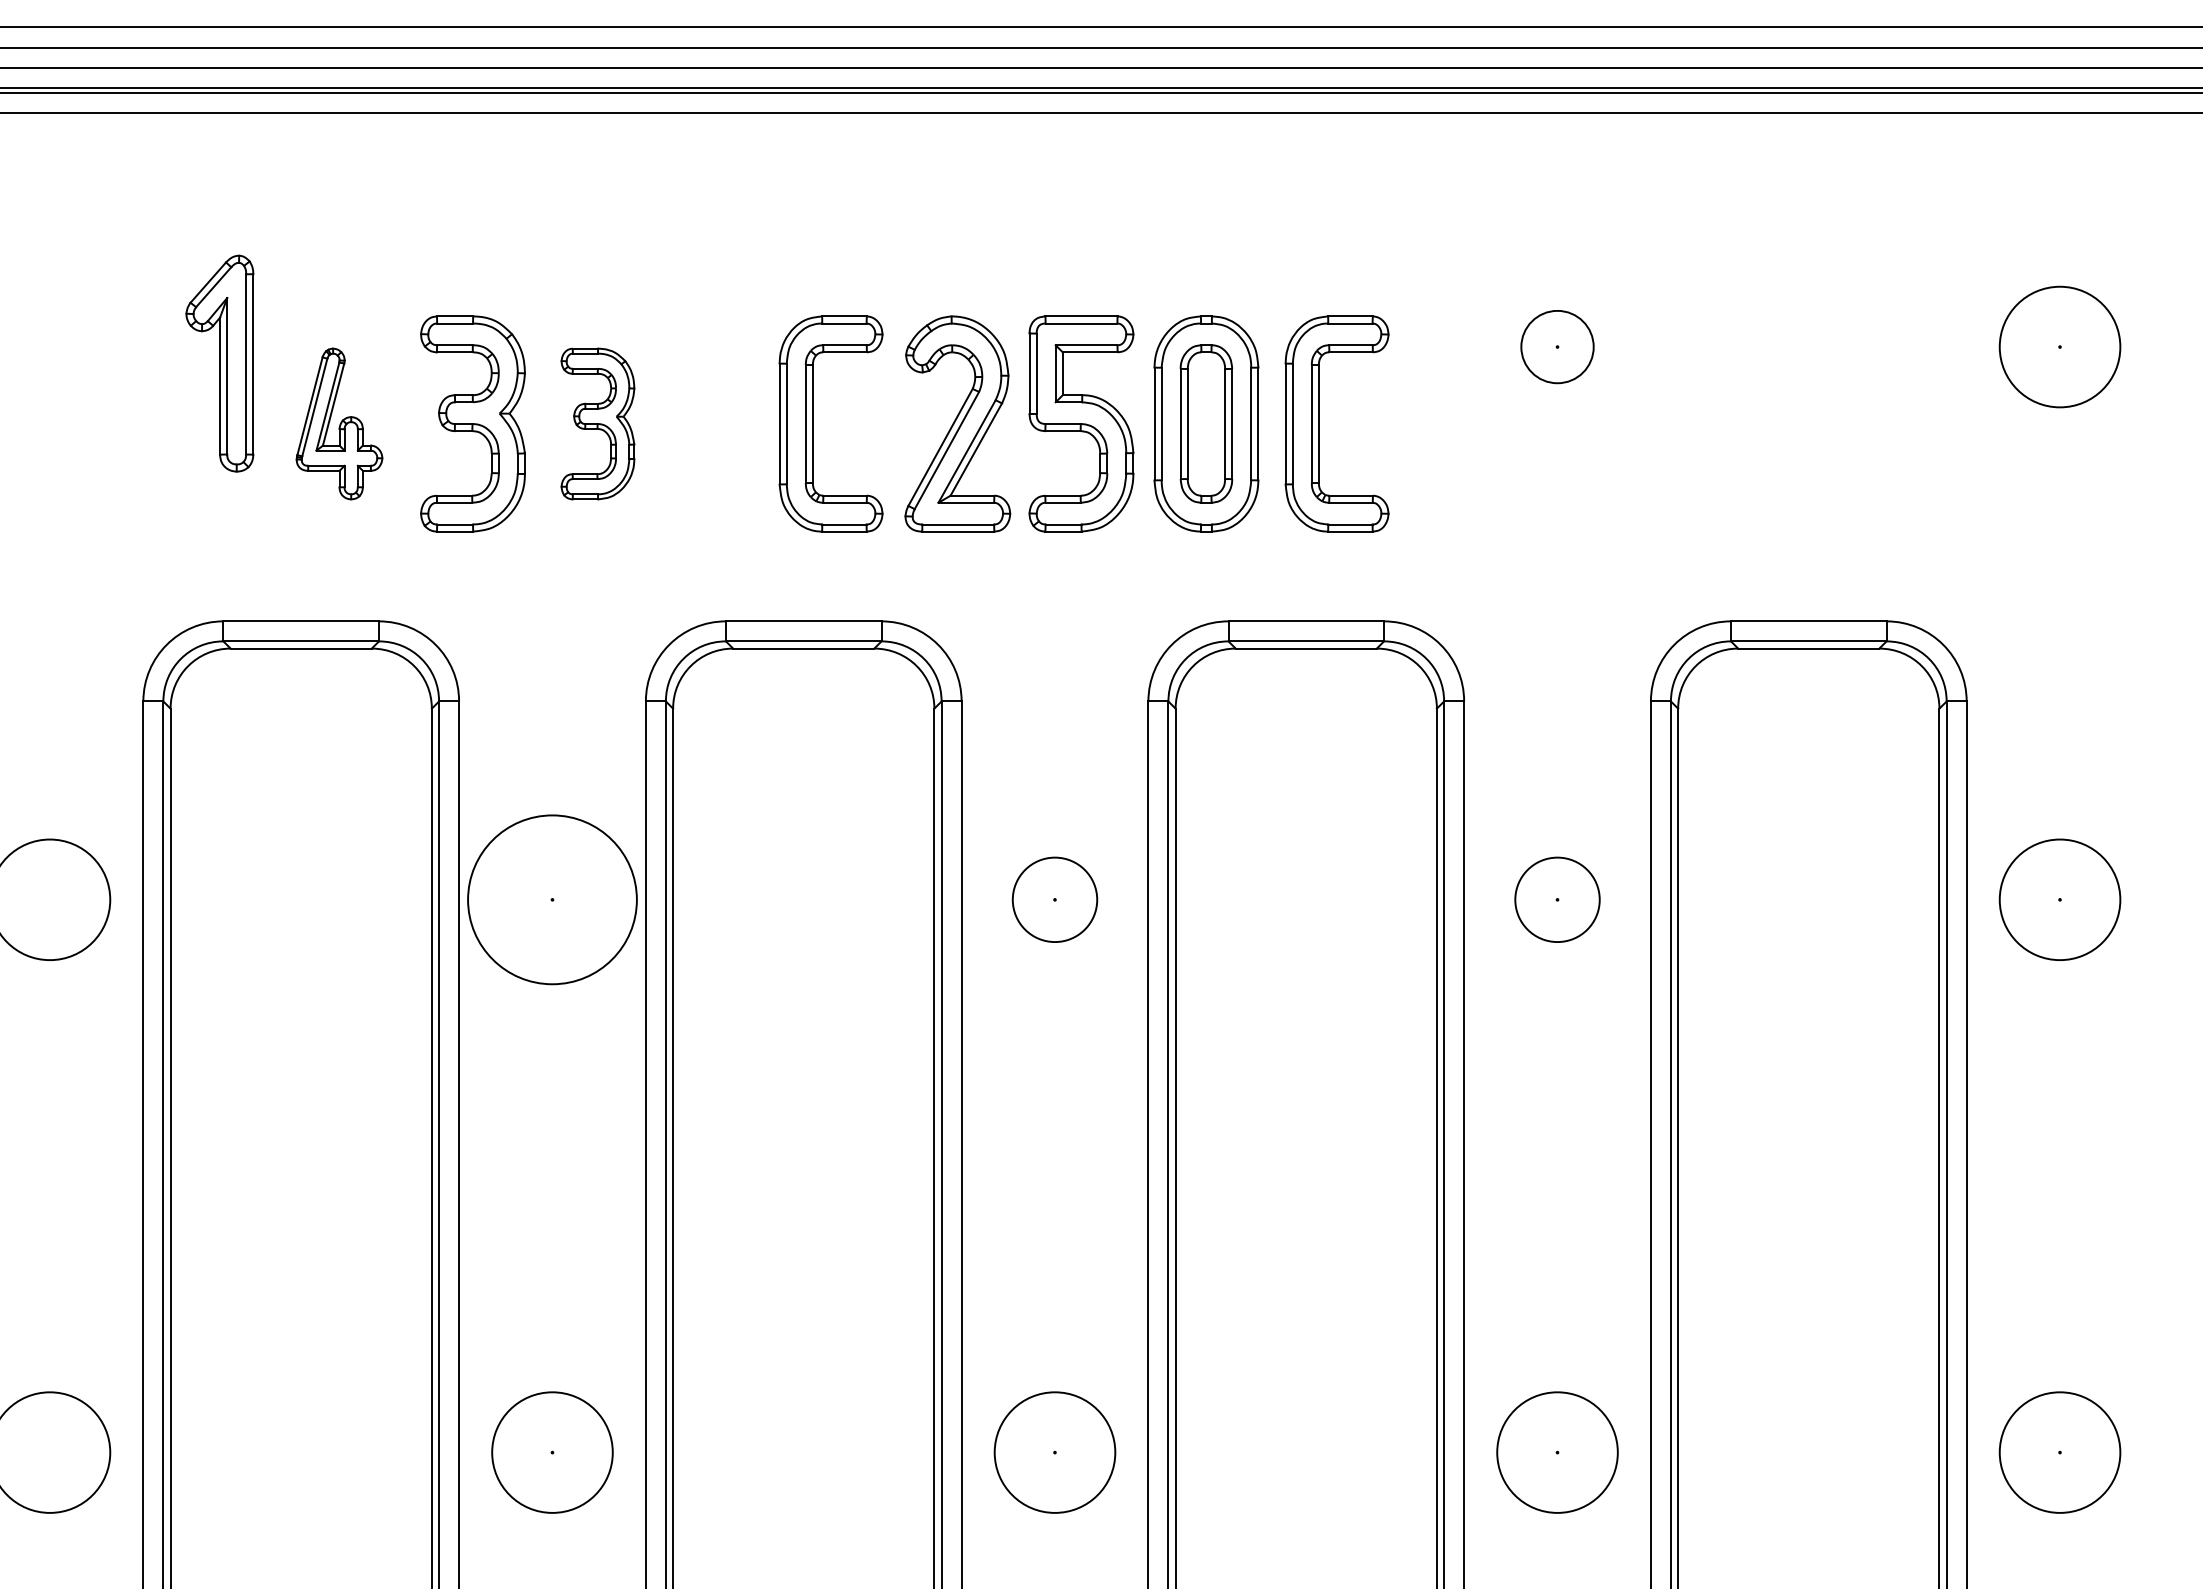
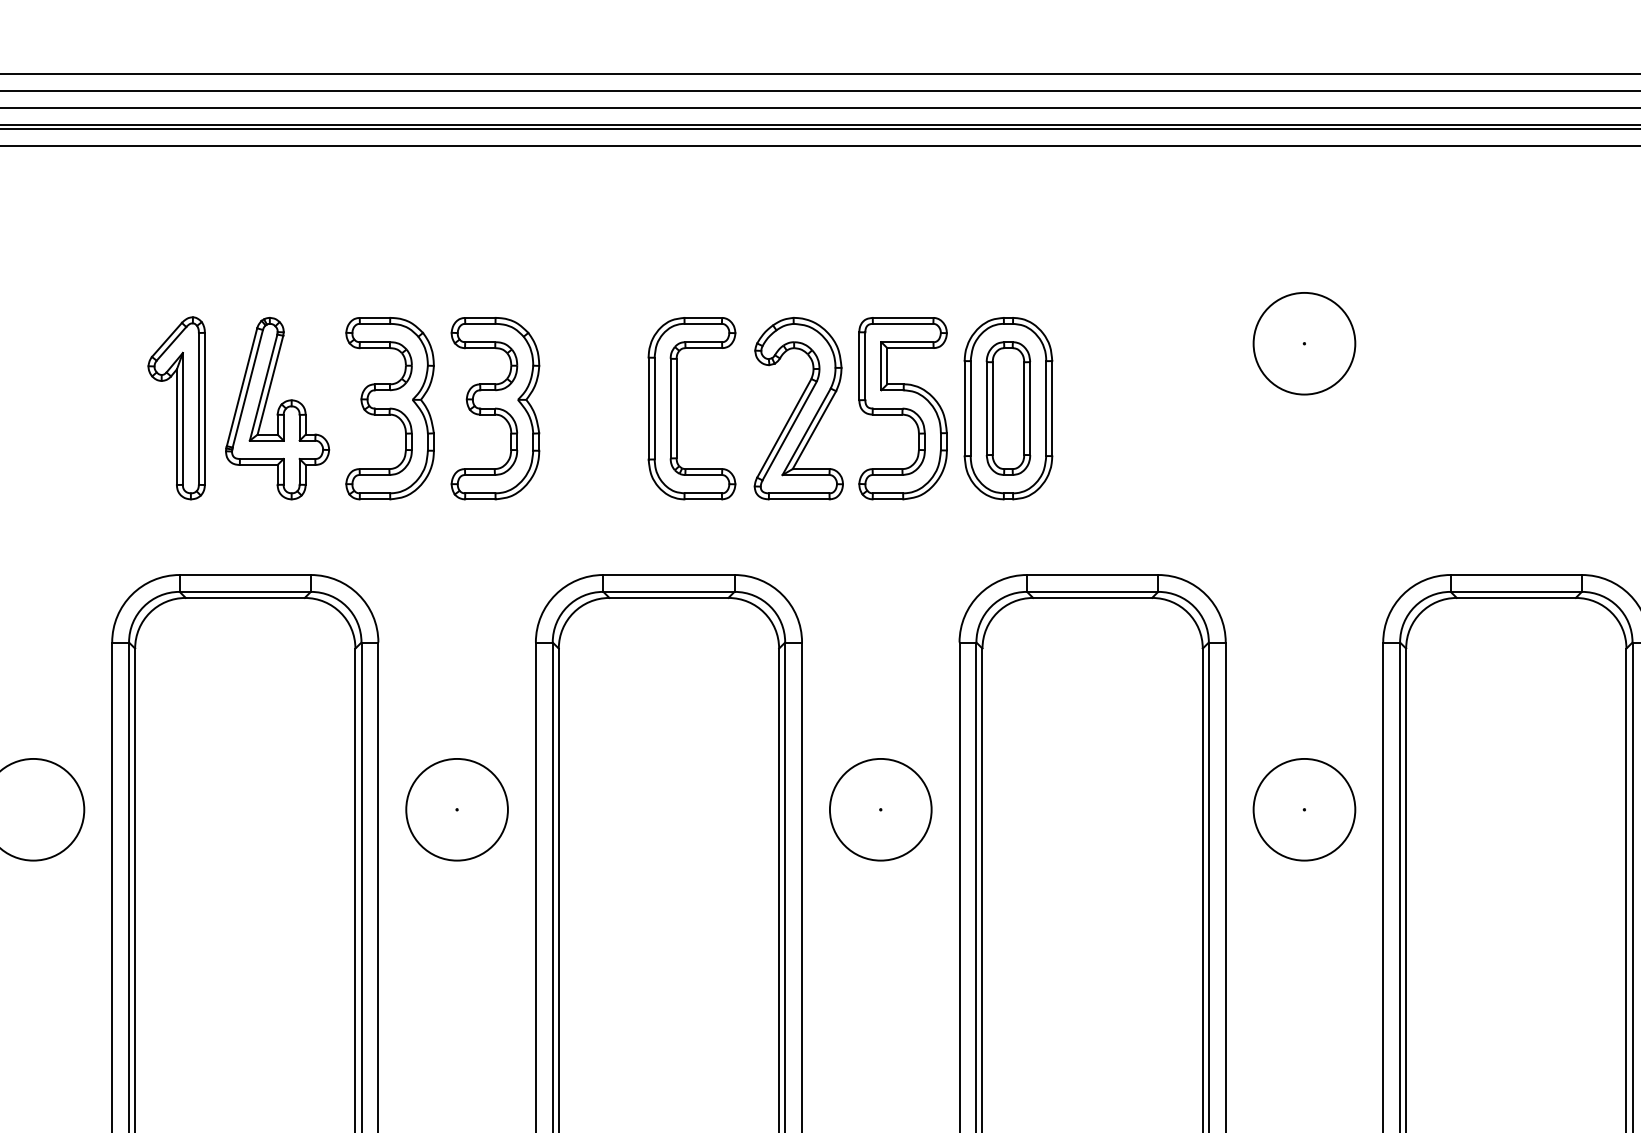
circle: (1557, 346) -> (1304, 343), size x1.67
part: (219, 363) -> (176, 408), moved
part: (339, 423) -> (277, 408), size x1.43
part: (597, 423) -> (495, 408), size x1.43
part: (1319, 423) -> (1103, 408), removed
circle: (552, 899) -> (457, 809), size x0.71
circle: (1054, 899) -> (880, 809), size x1.43
circle: (1557, 899) -> (1304, 809), size x1.43

